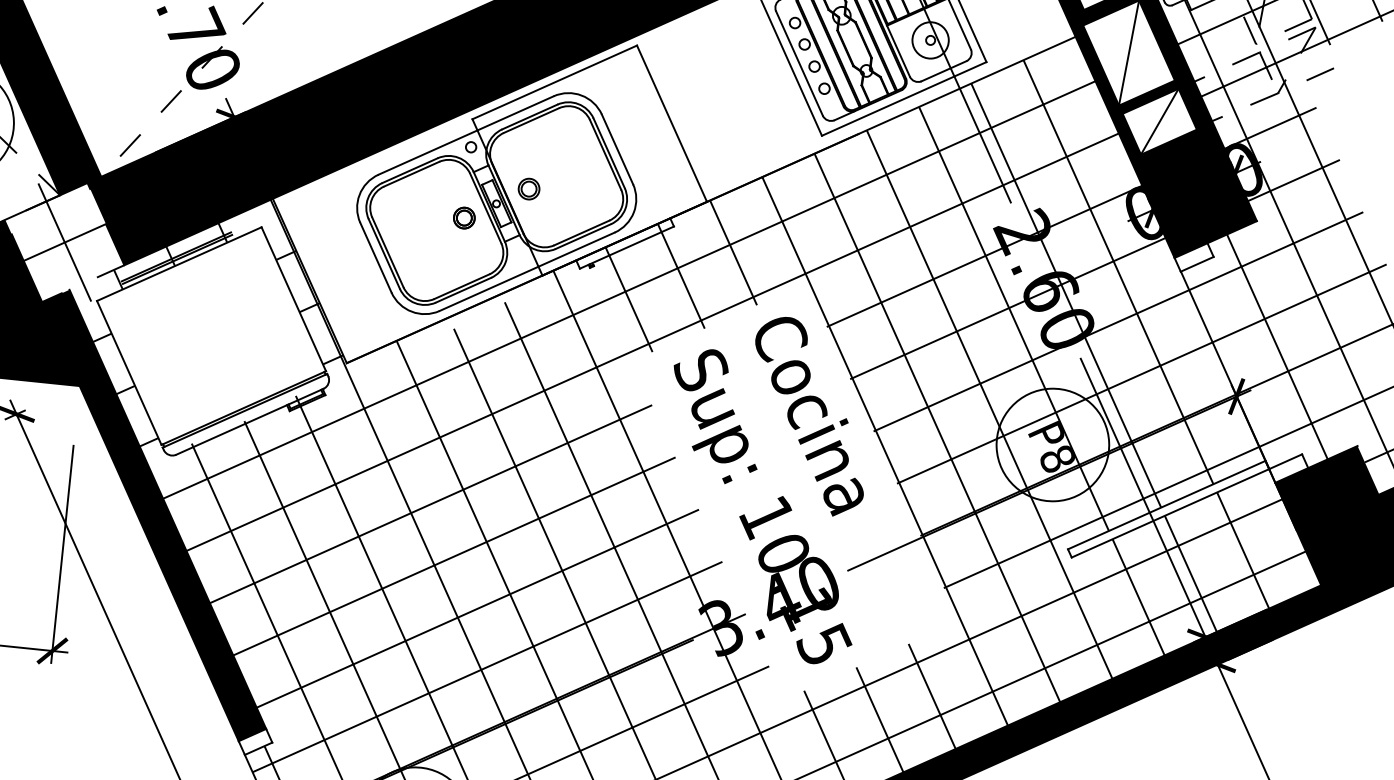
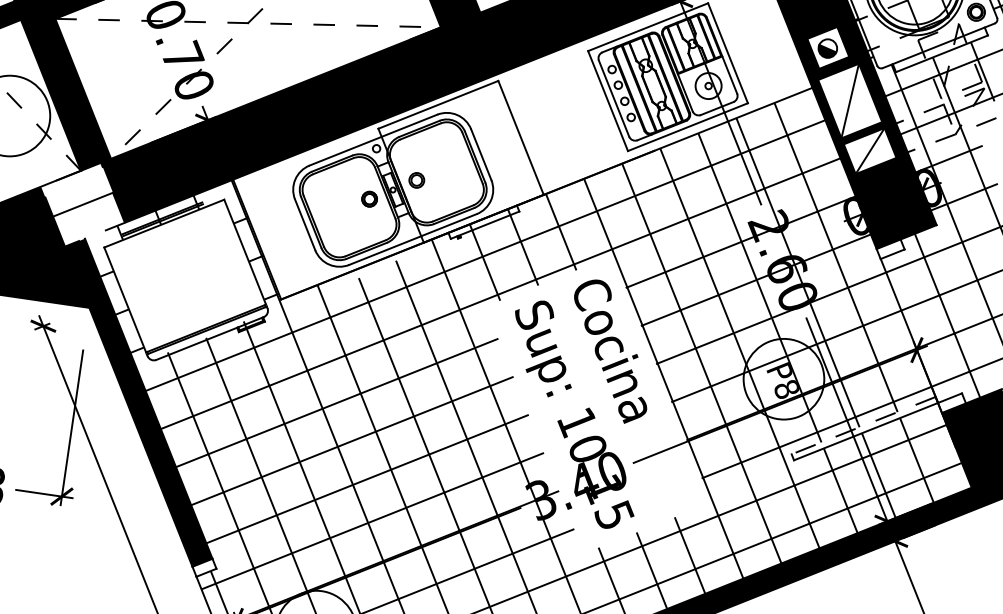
line: (64, 242) -> (82, 204), removed
line: (1166, 504) -> (863, 425), solid -> dashed

